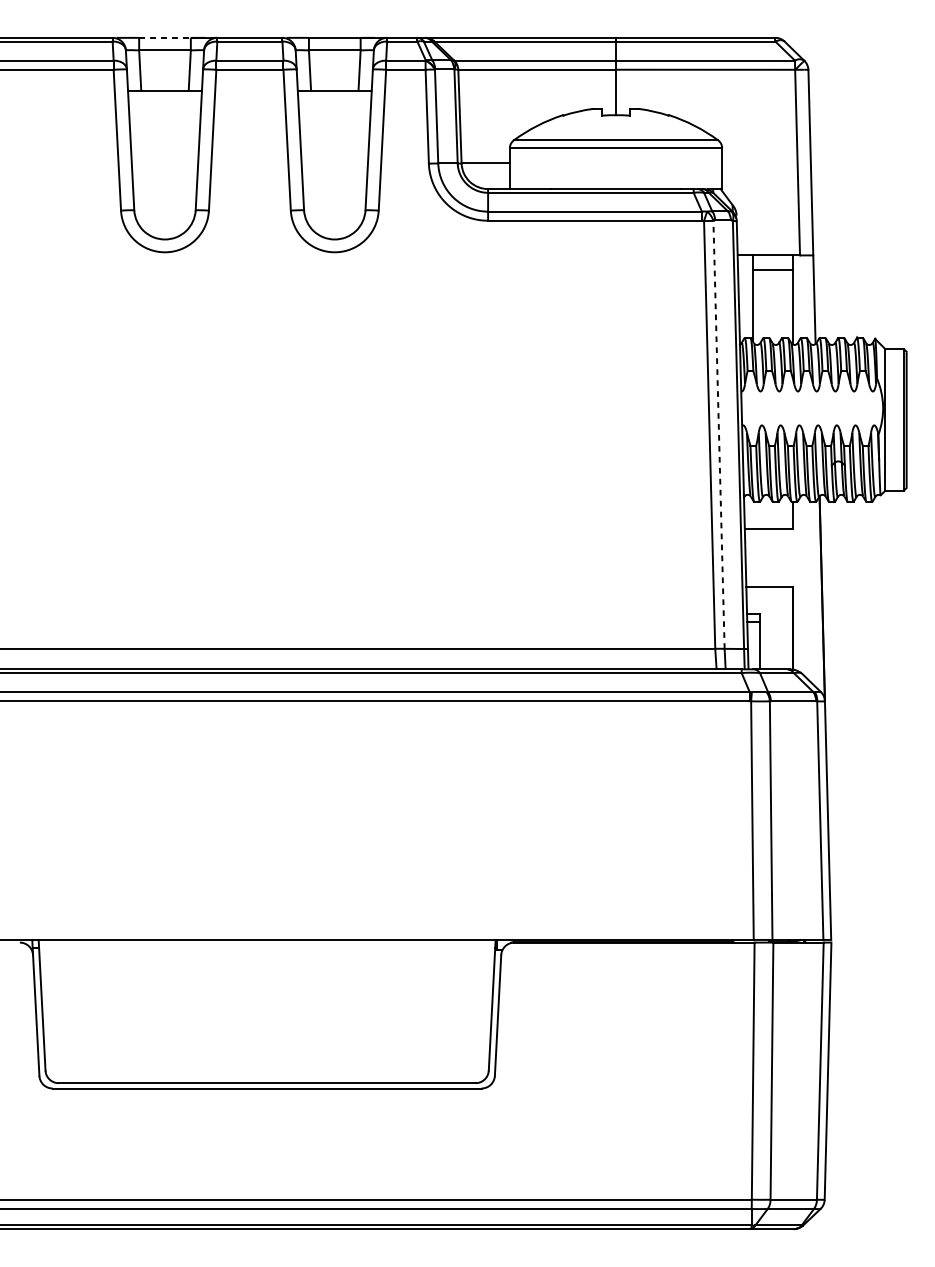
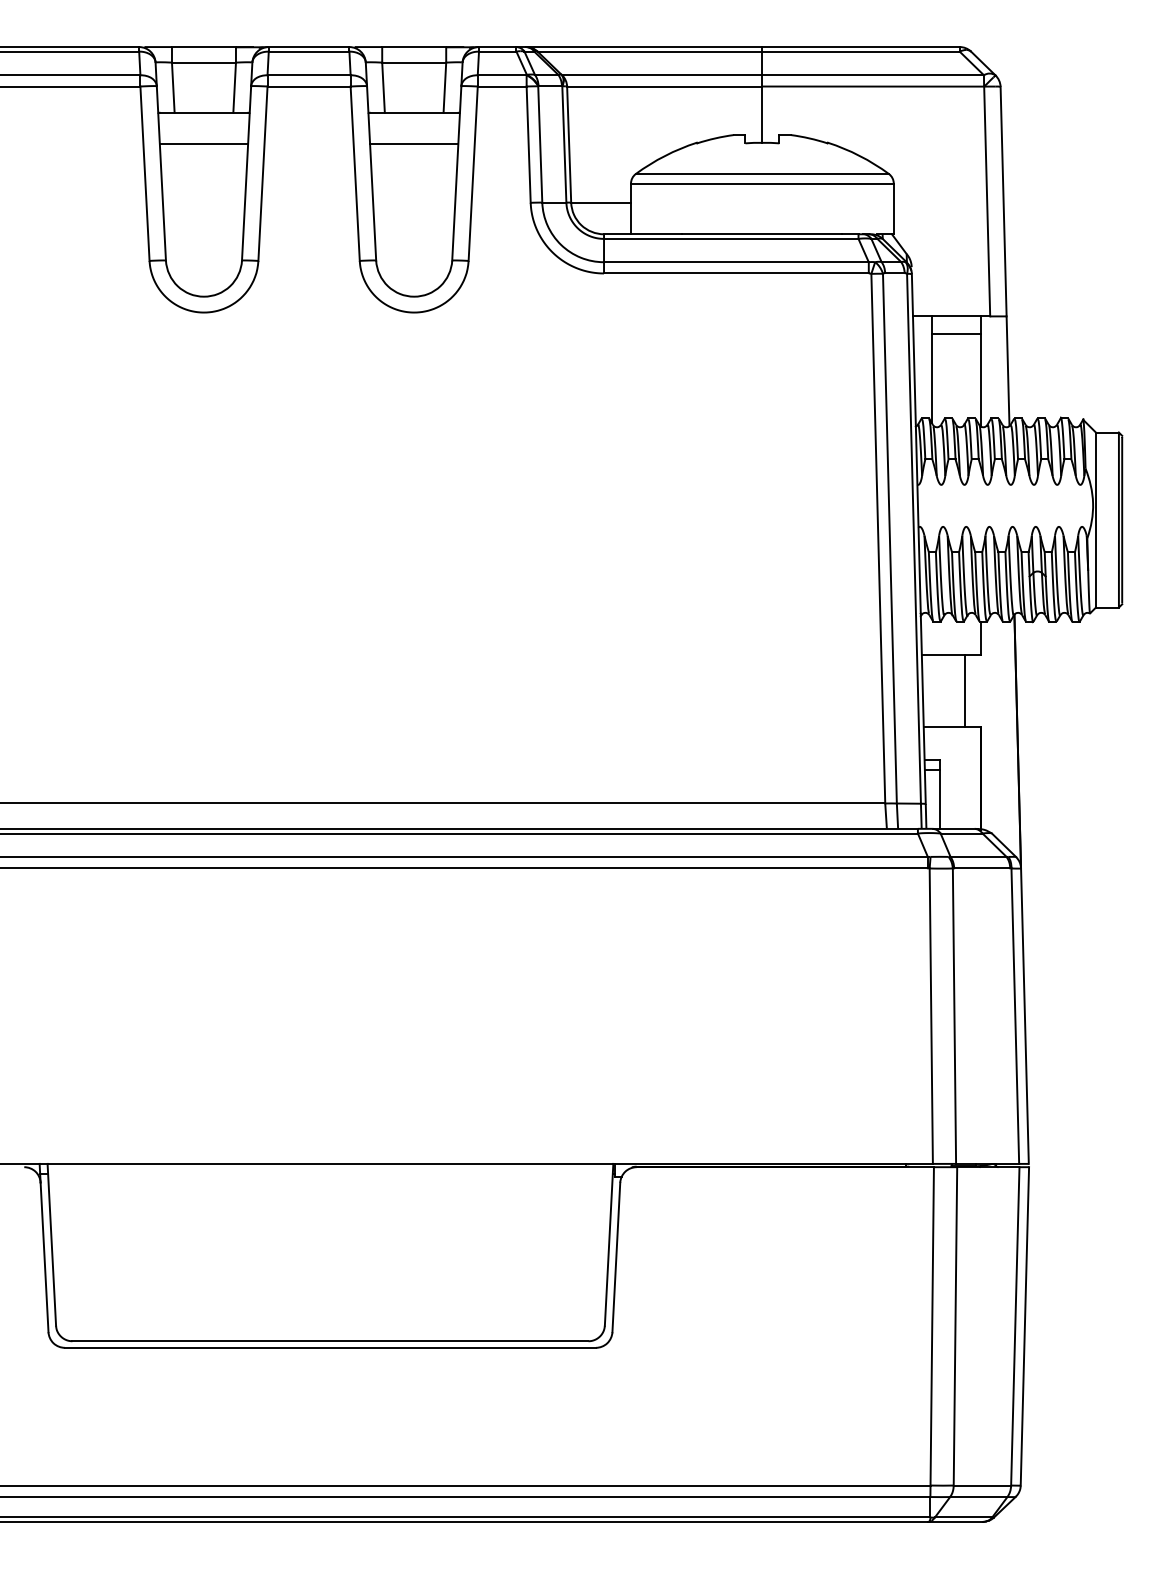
line: (164, 38) -> (203, 47), dashed -> solid
line: (164, 116) -> (203, 144), added
line: (335, 116) -> (414, 144), added
line: (718, 434) -> (889, 538), dashed -> solid
line: (779, 557) -> (964, 690), added

